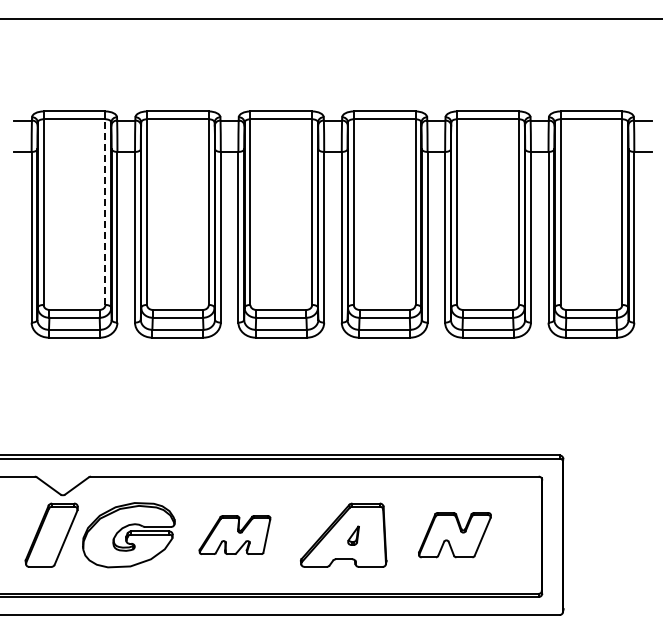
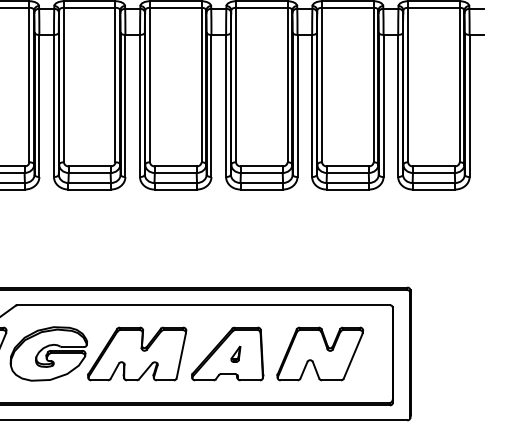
line: (105, 212) -> (29, 85), dashed -> solid
part: (234, 534) -> (136, 353), size x1.67
part: (454, 534) -> (319, 353), size x1.43

